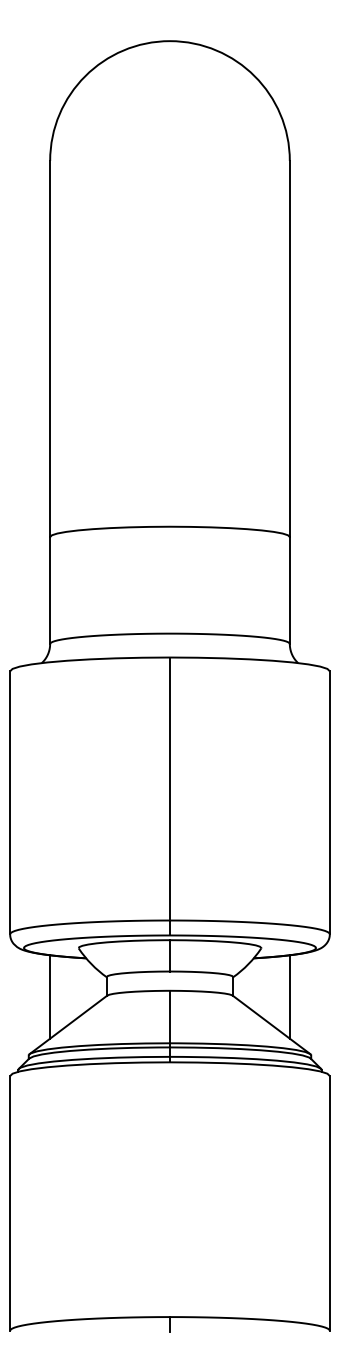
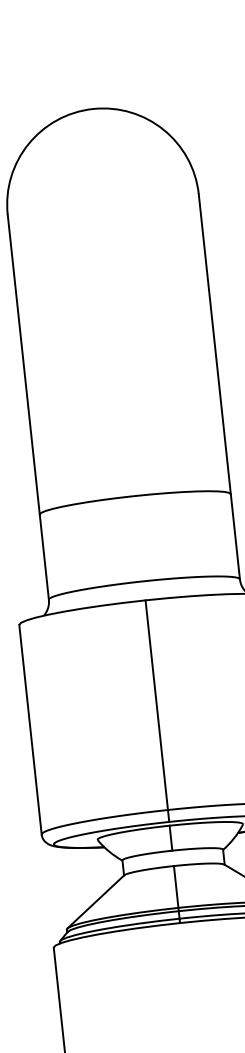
line: (50, 996) -> (79, 880), removed

